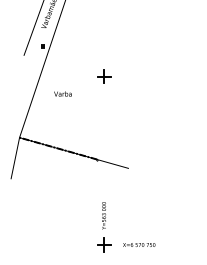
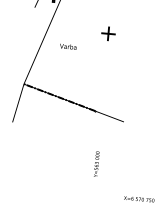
part: (104, 244) -> (94, 191), removed
text: (139, 244) -> (139, 198), moved

